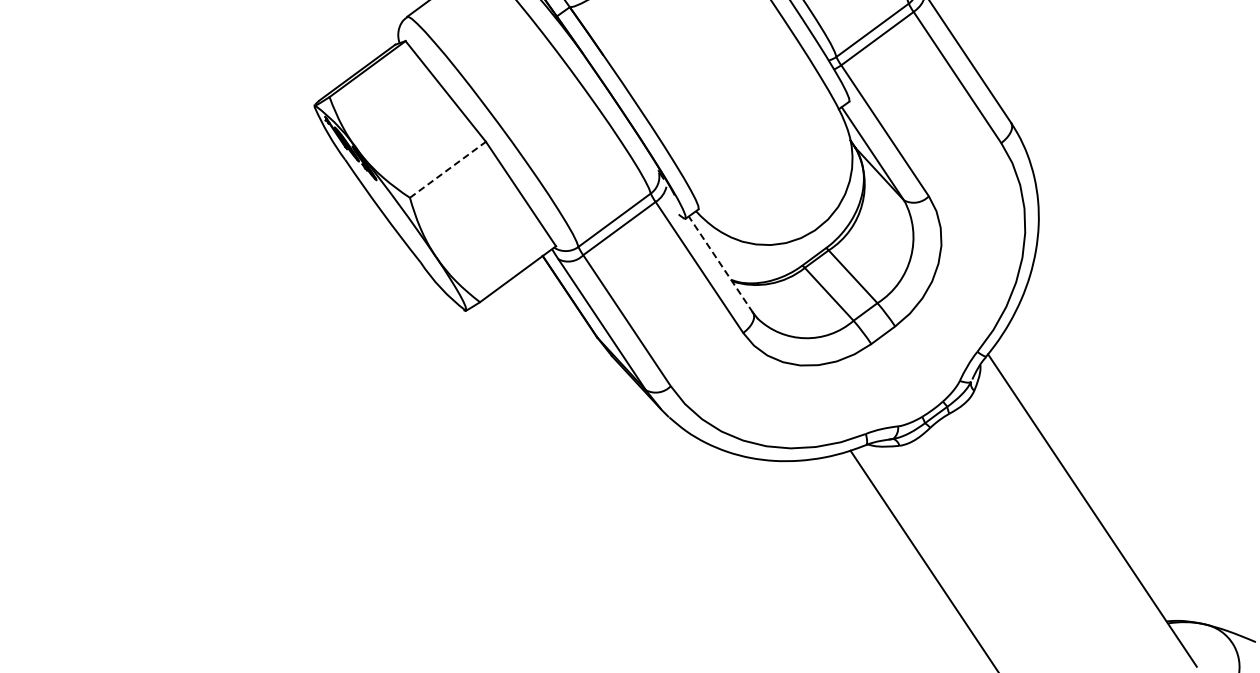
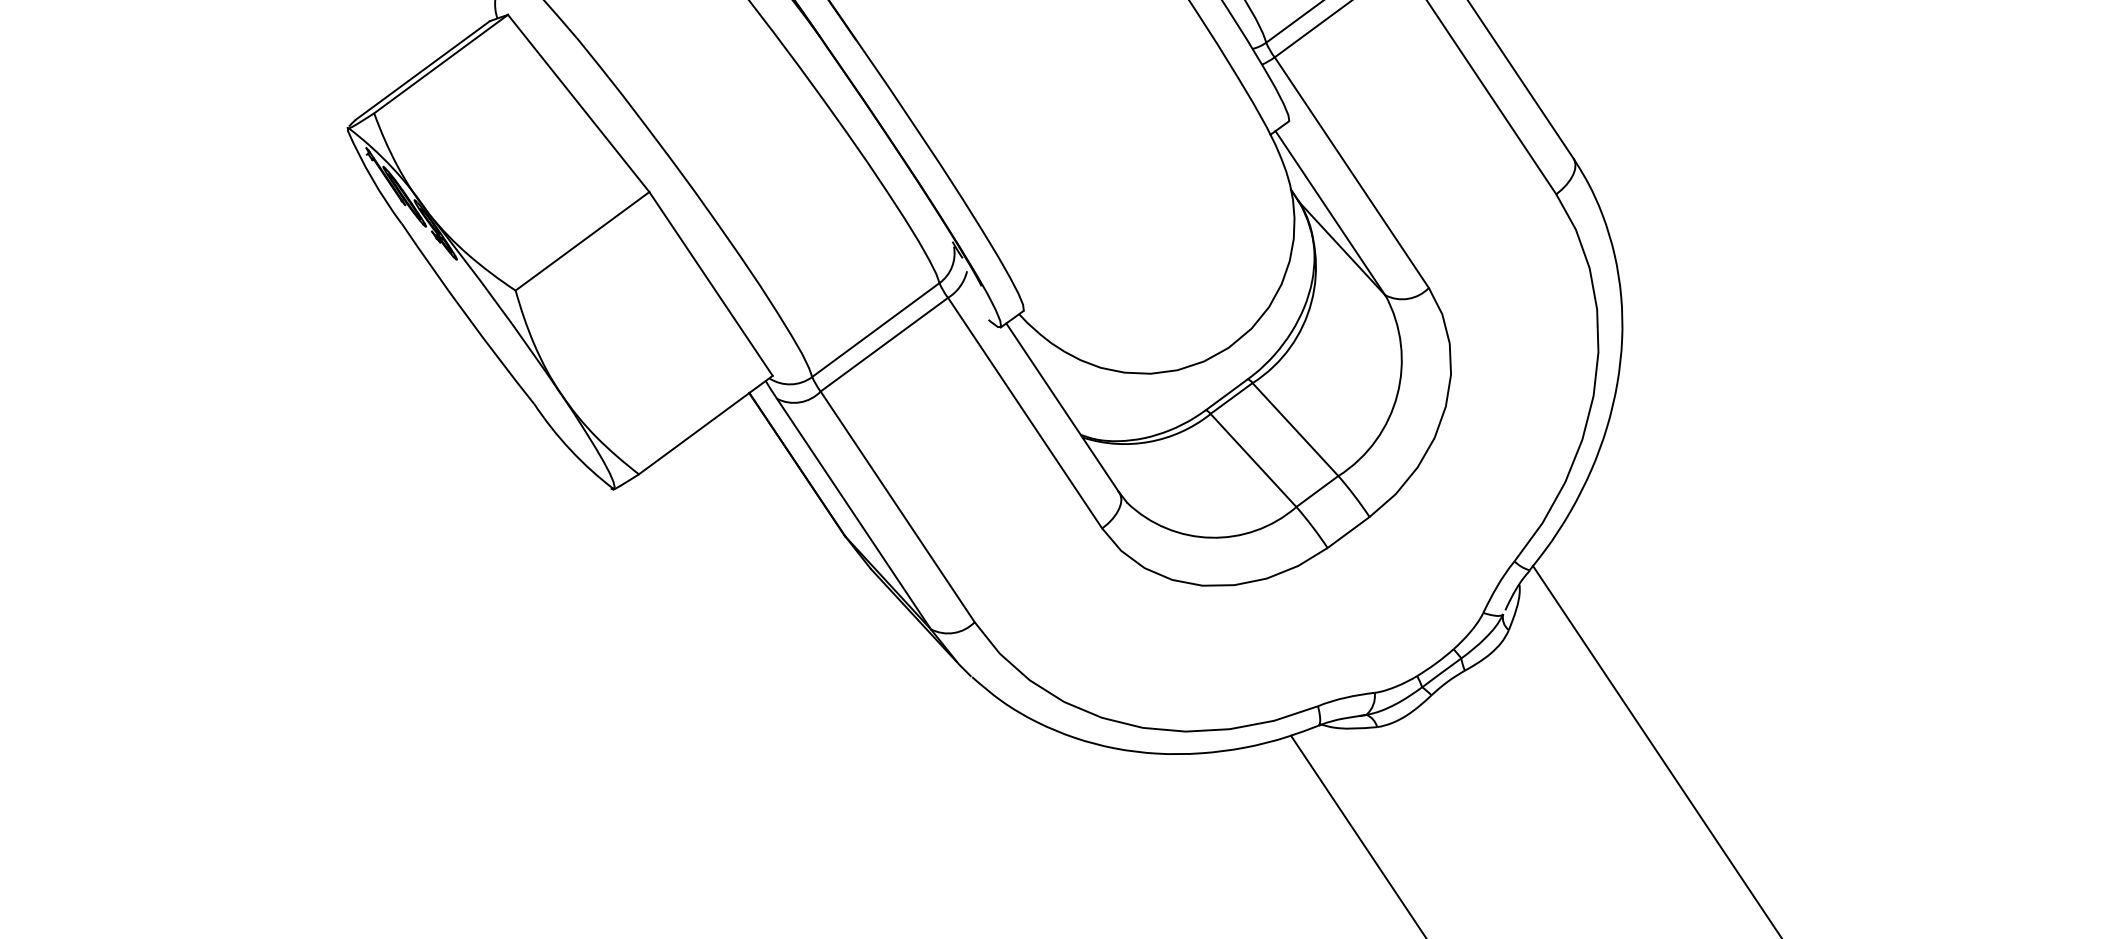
line: (448, 169) -> (583, 240), dashed -> solid
line: (720, 264) -> (1062, 407), dashed -> solid

